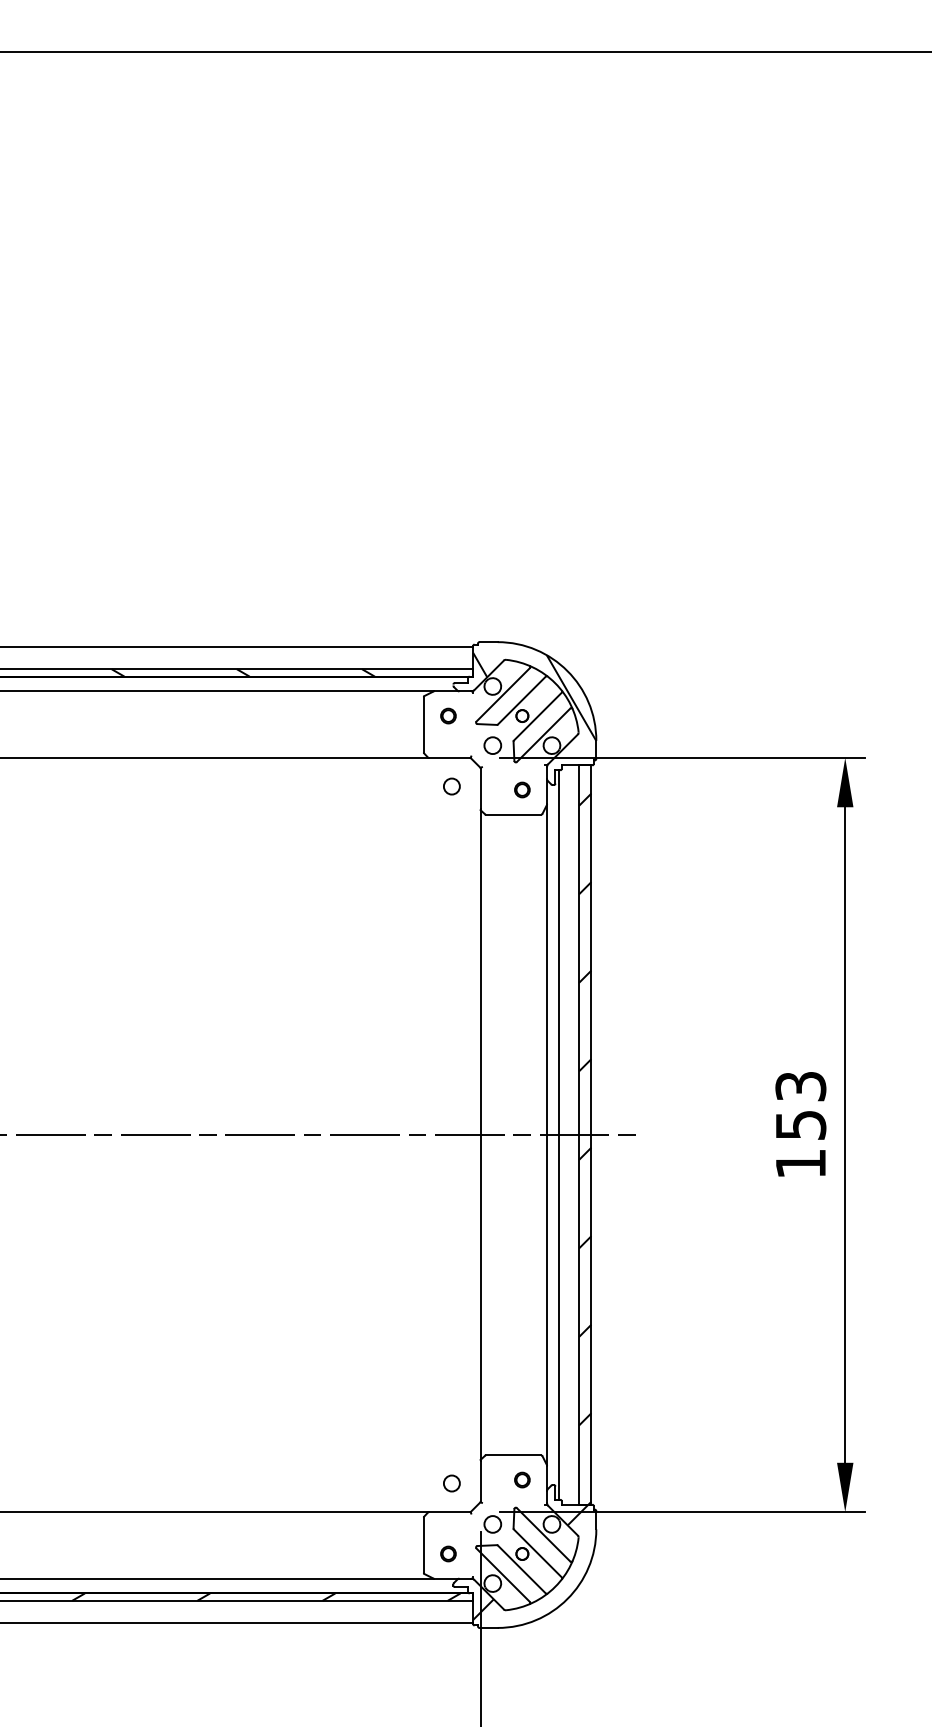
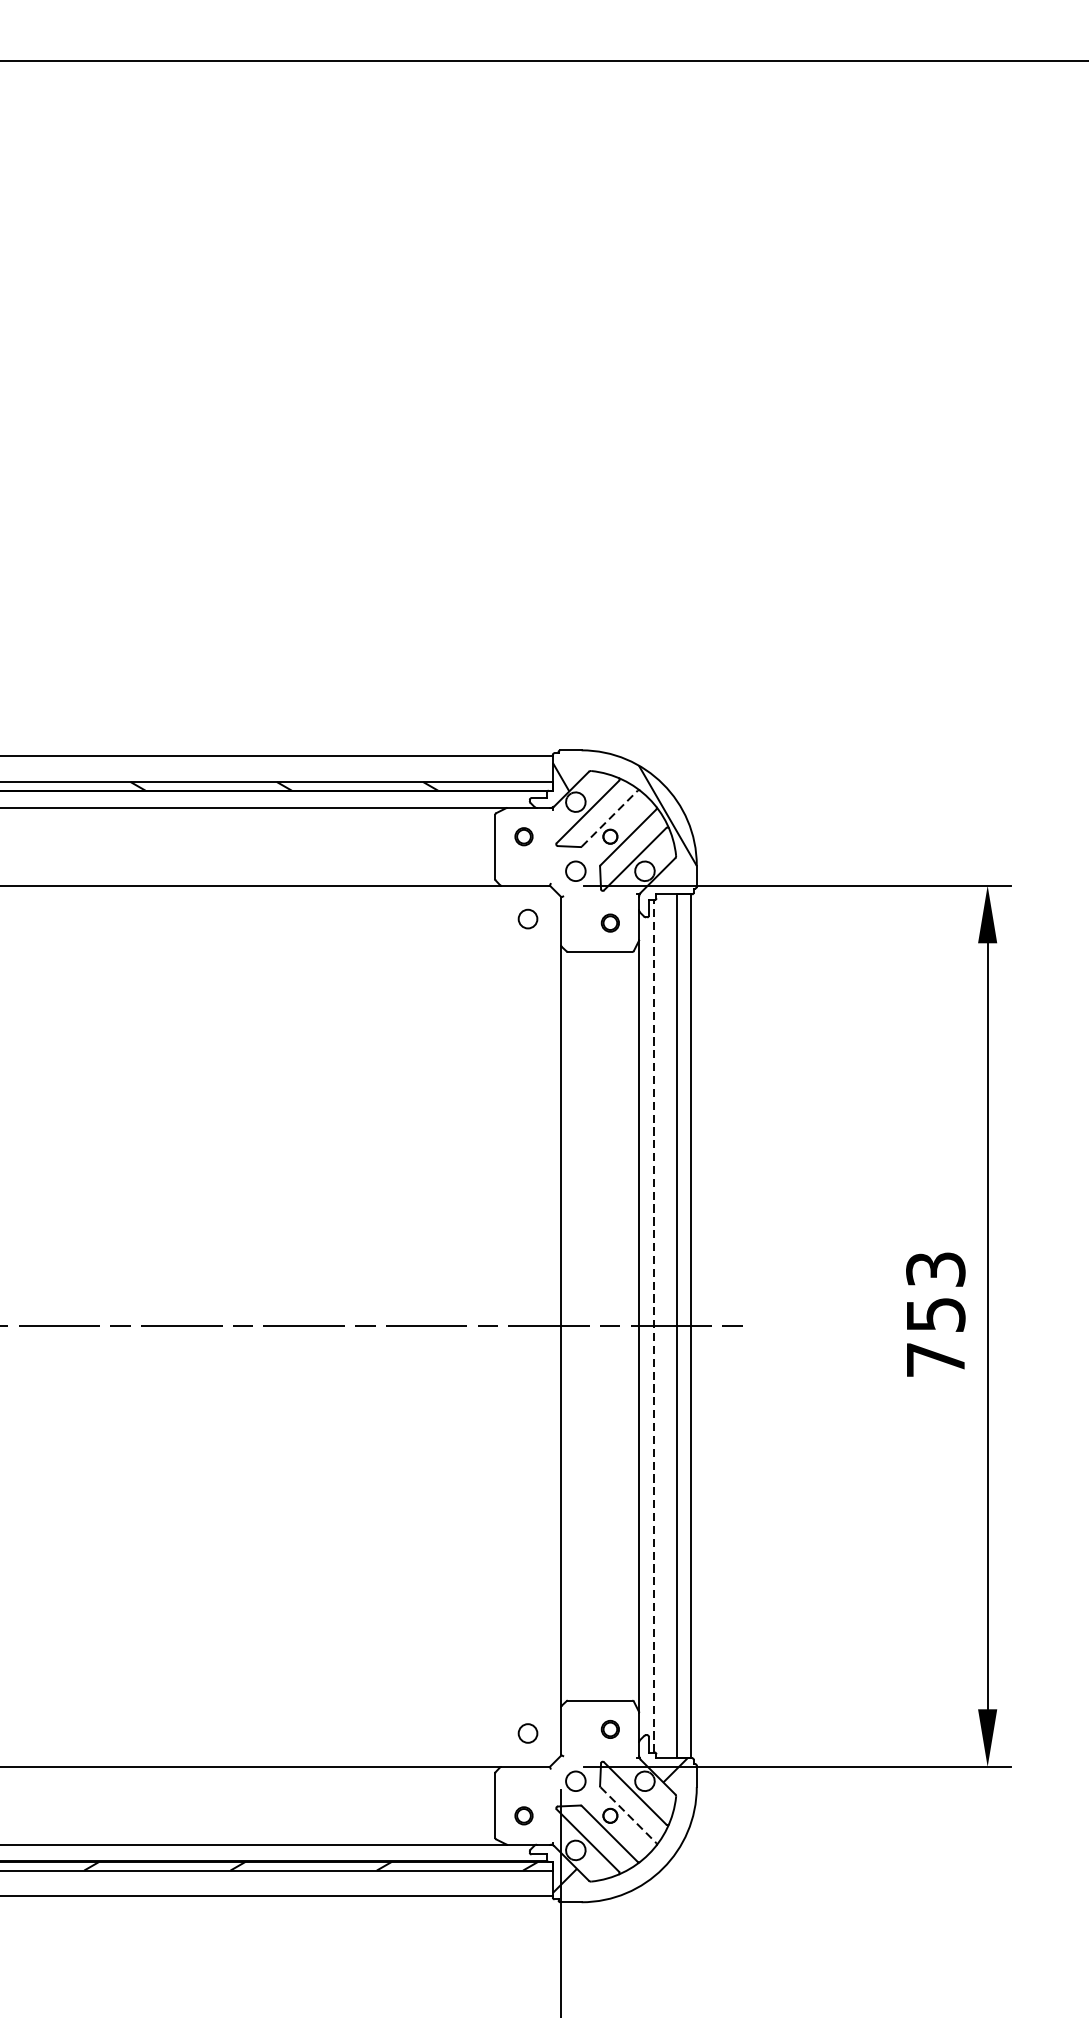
line: (521, 700) -> (609, 818), solid -> dashed
line: (559, 1135) -> (653, 1326), solid -> dashed
hatch: (585, 1148) -> (684, 1342), removed
text: (800, 1163) -> (935, 1359), 153 -> 753
line: (537, 1553) -> (628, 1815), solid -> dashed

